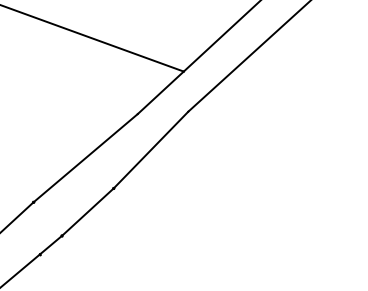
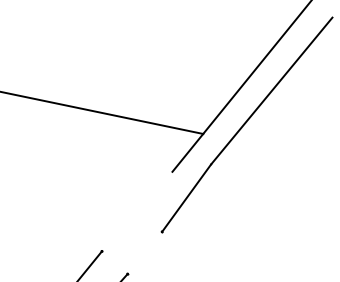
line: (84, 157) -> (136, 211), removed
line: (87, 211) -> (144, 252), removed

